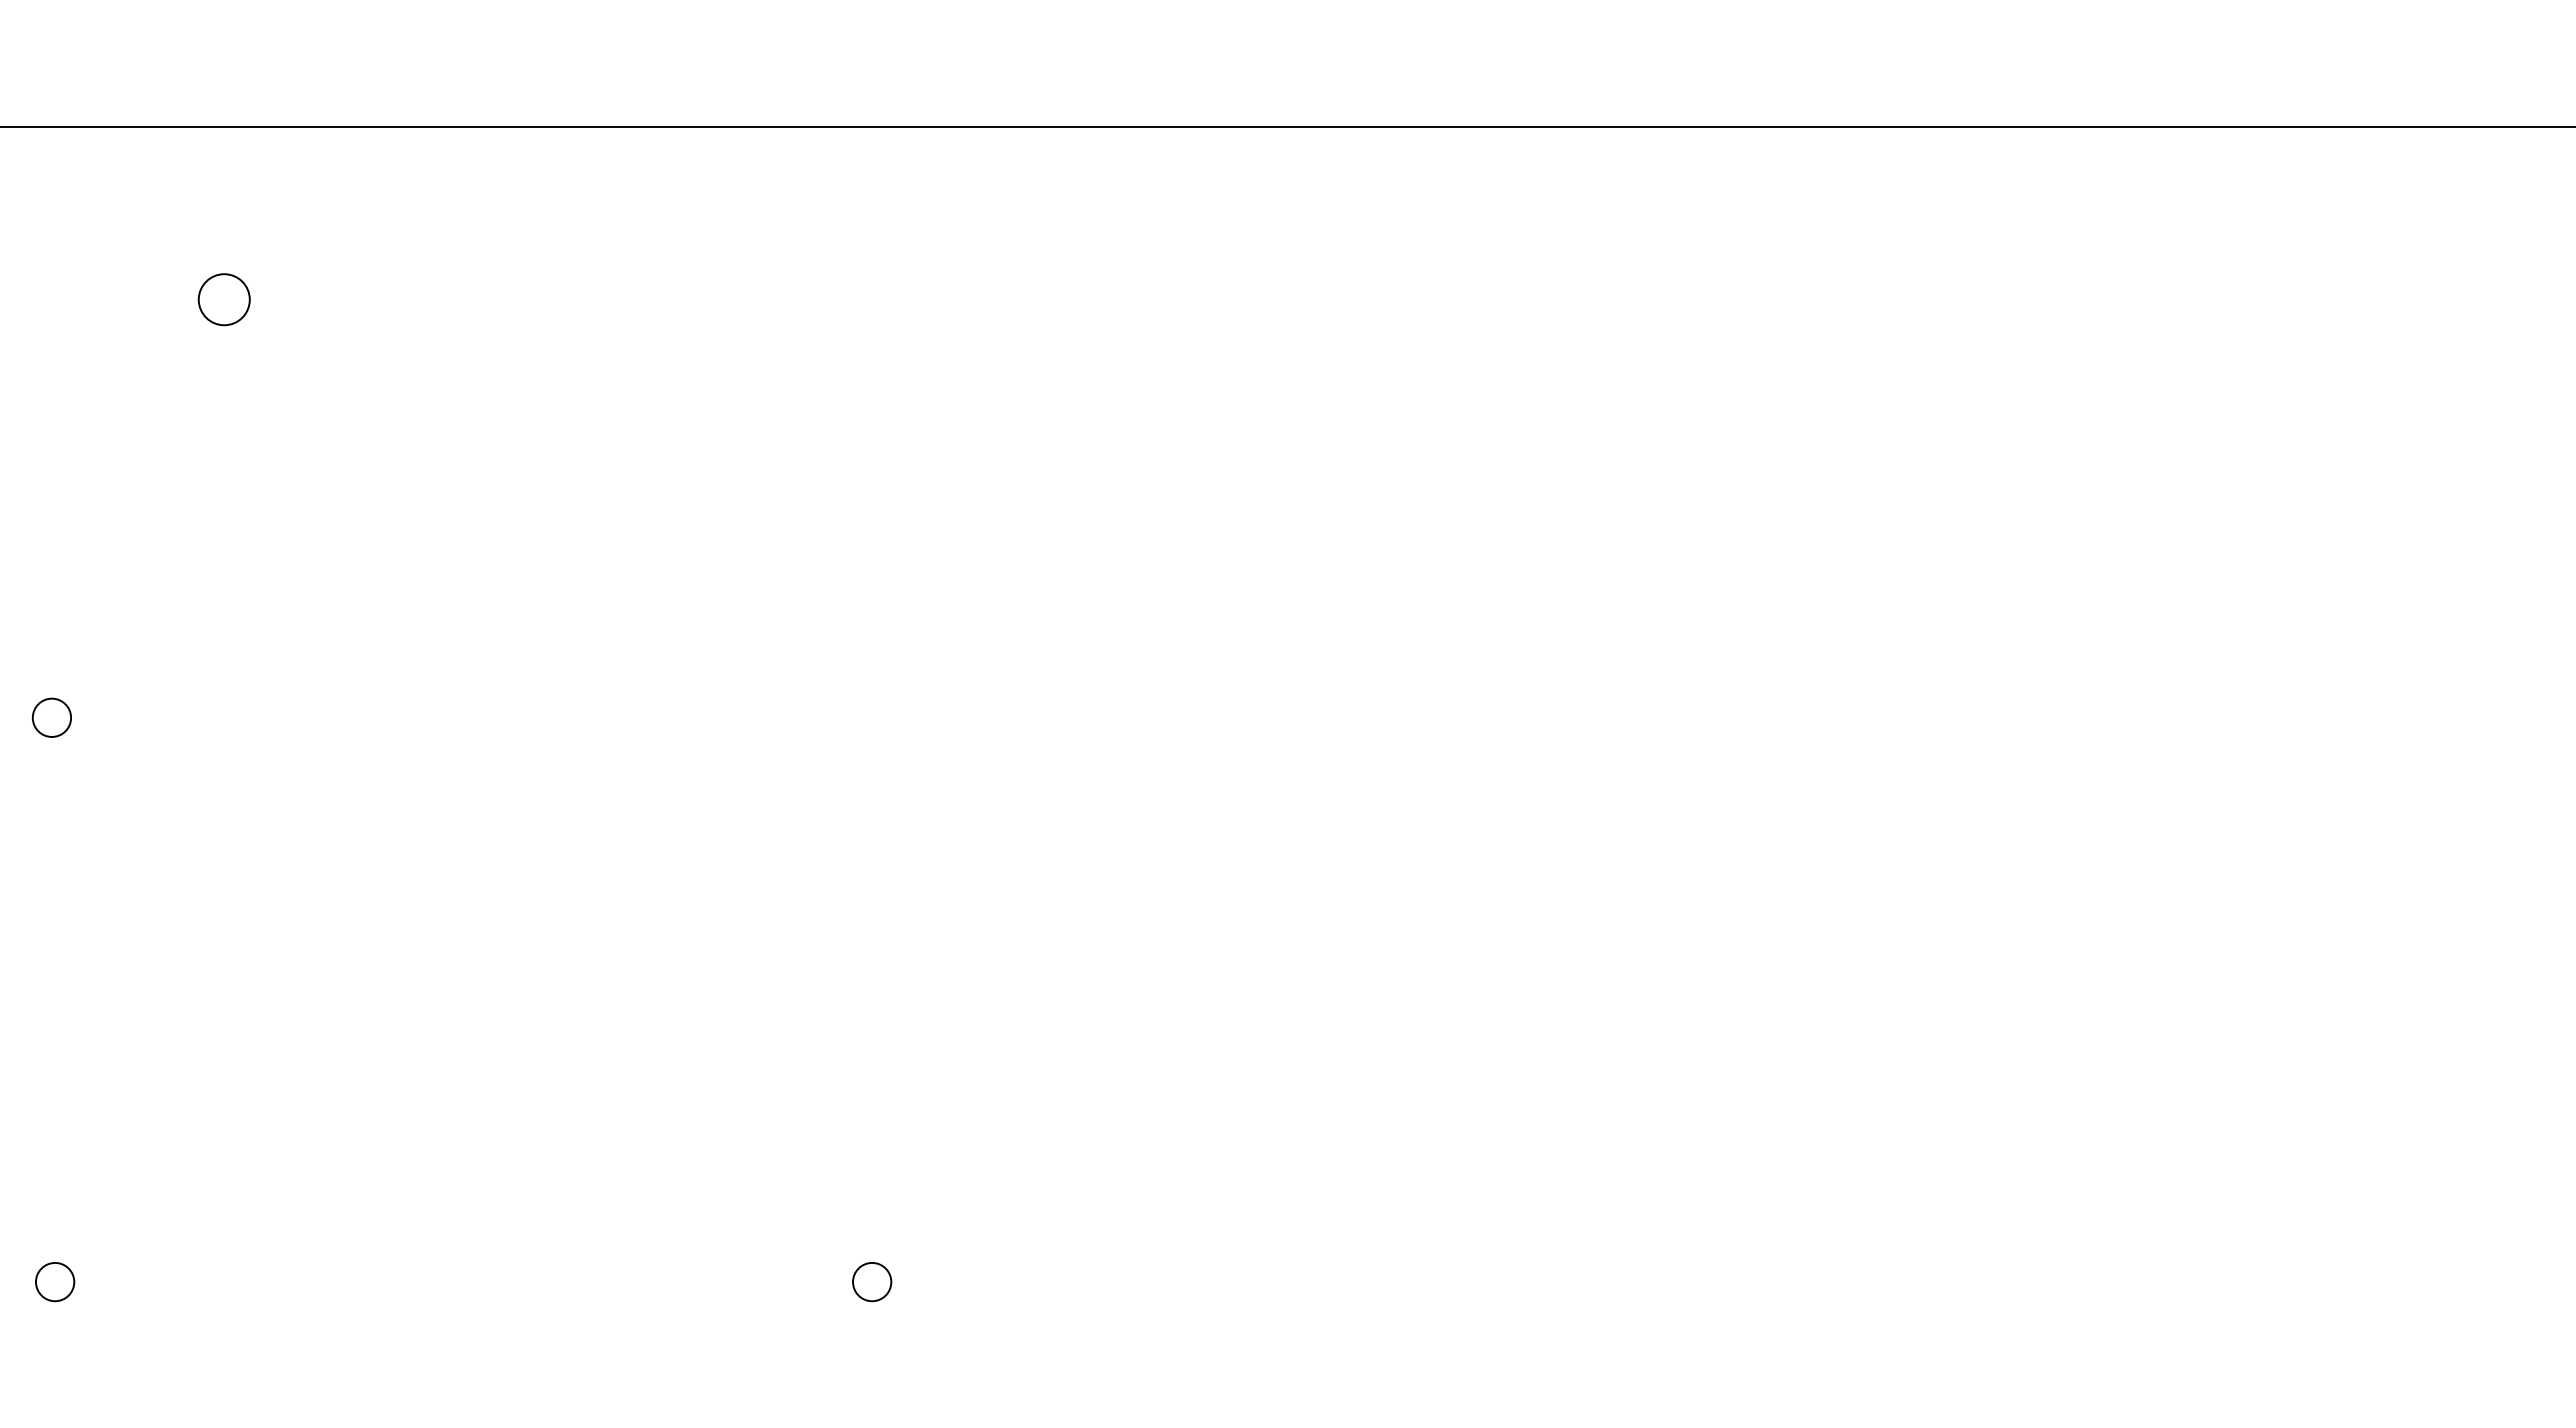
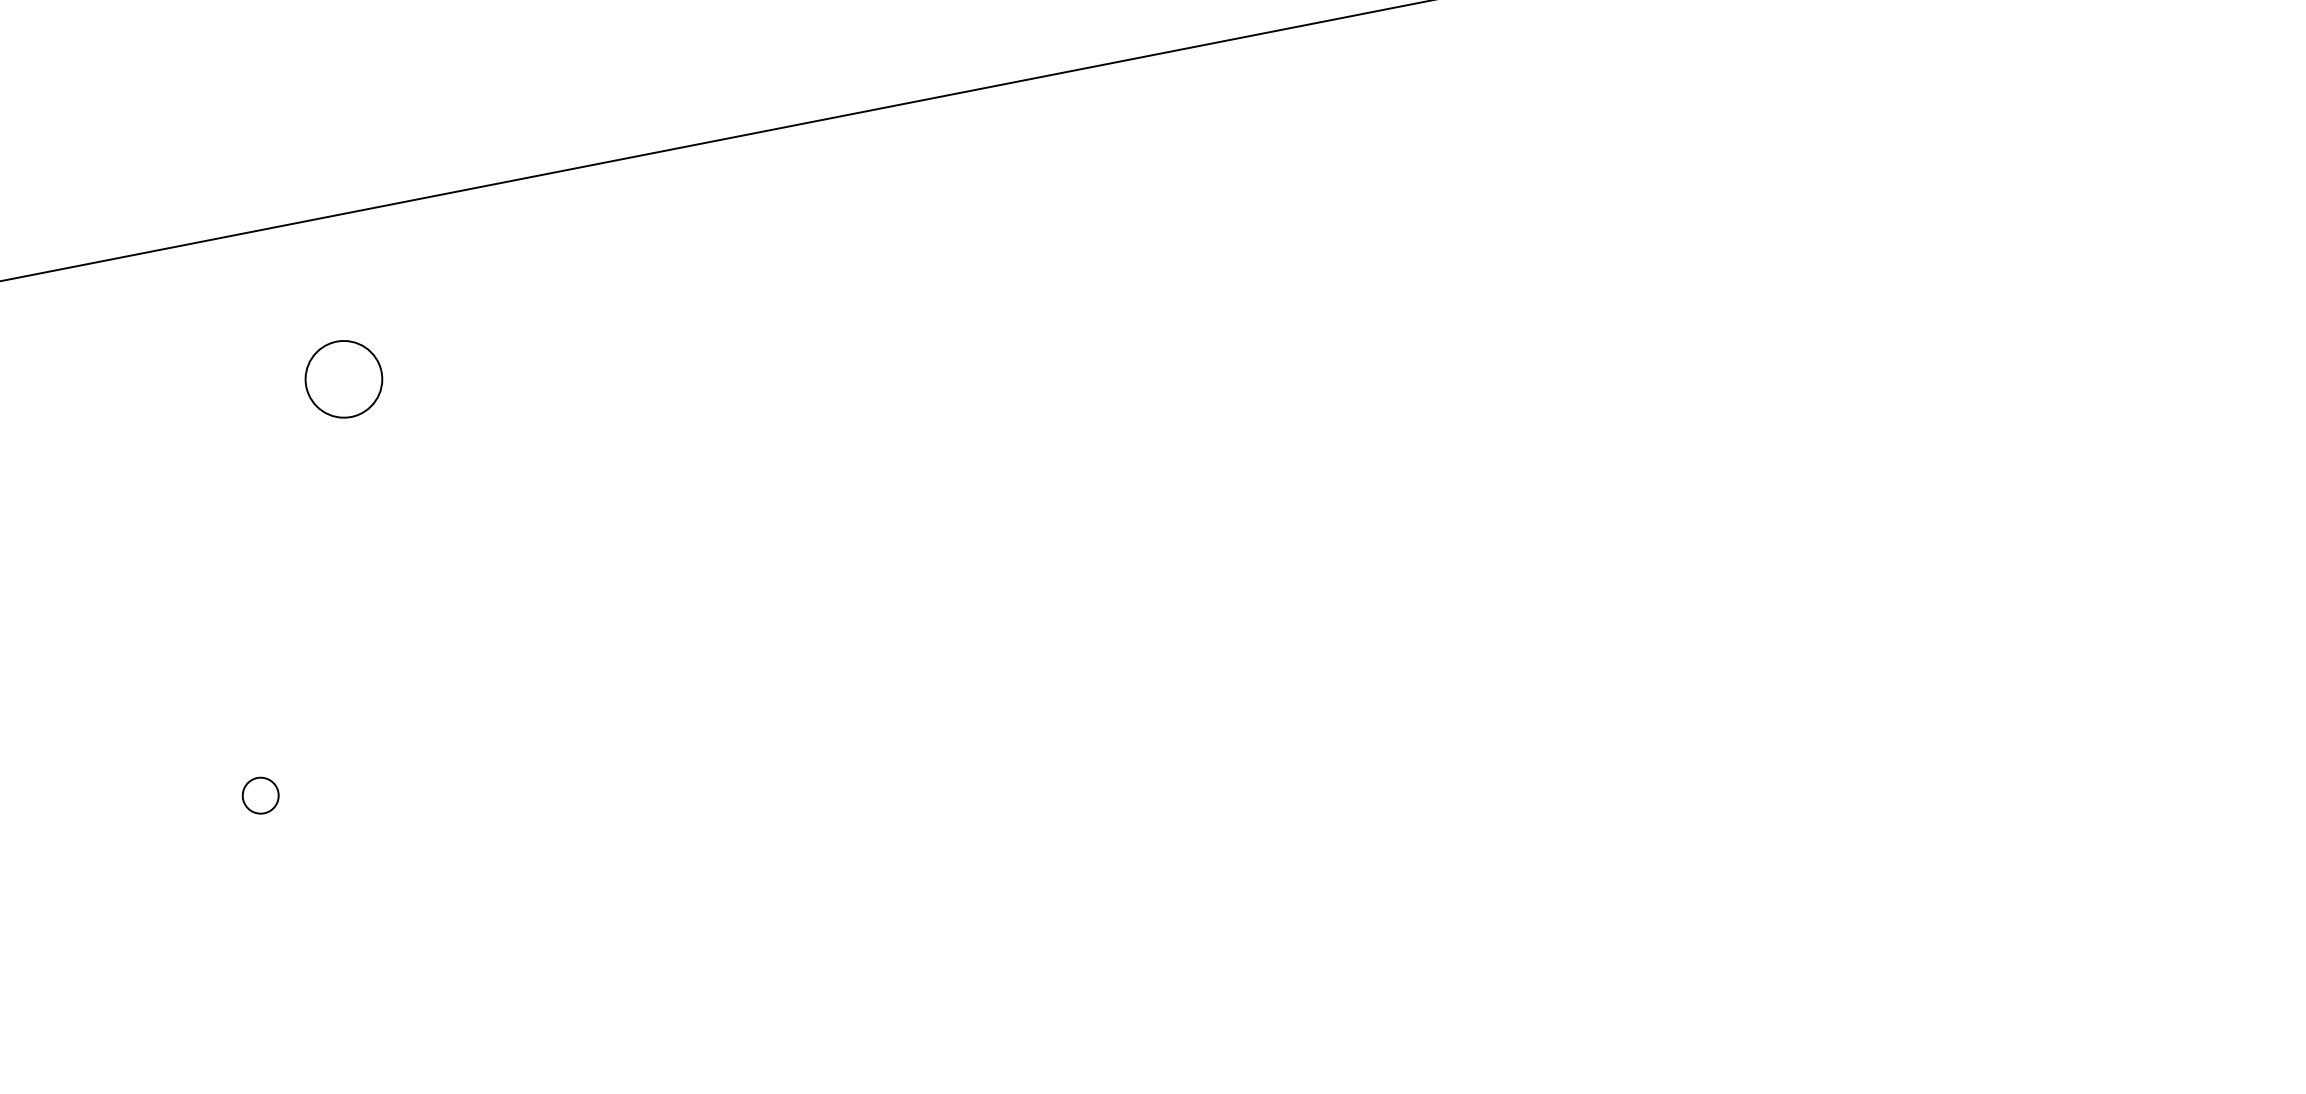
circle: (223, 299) -> (343, 379), size x1.6

